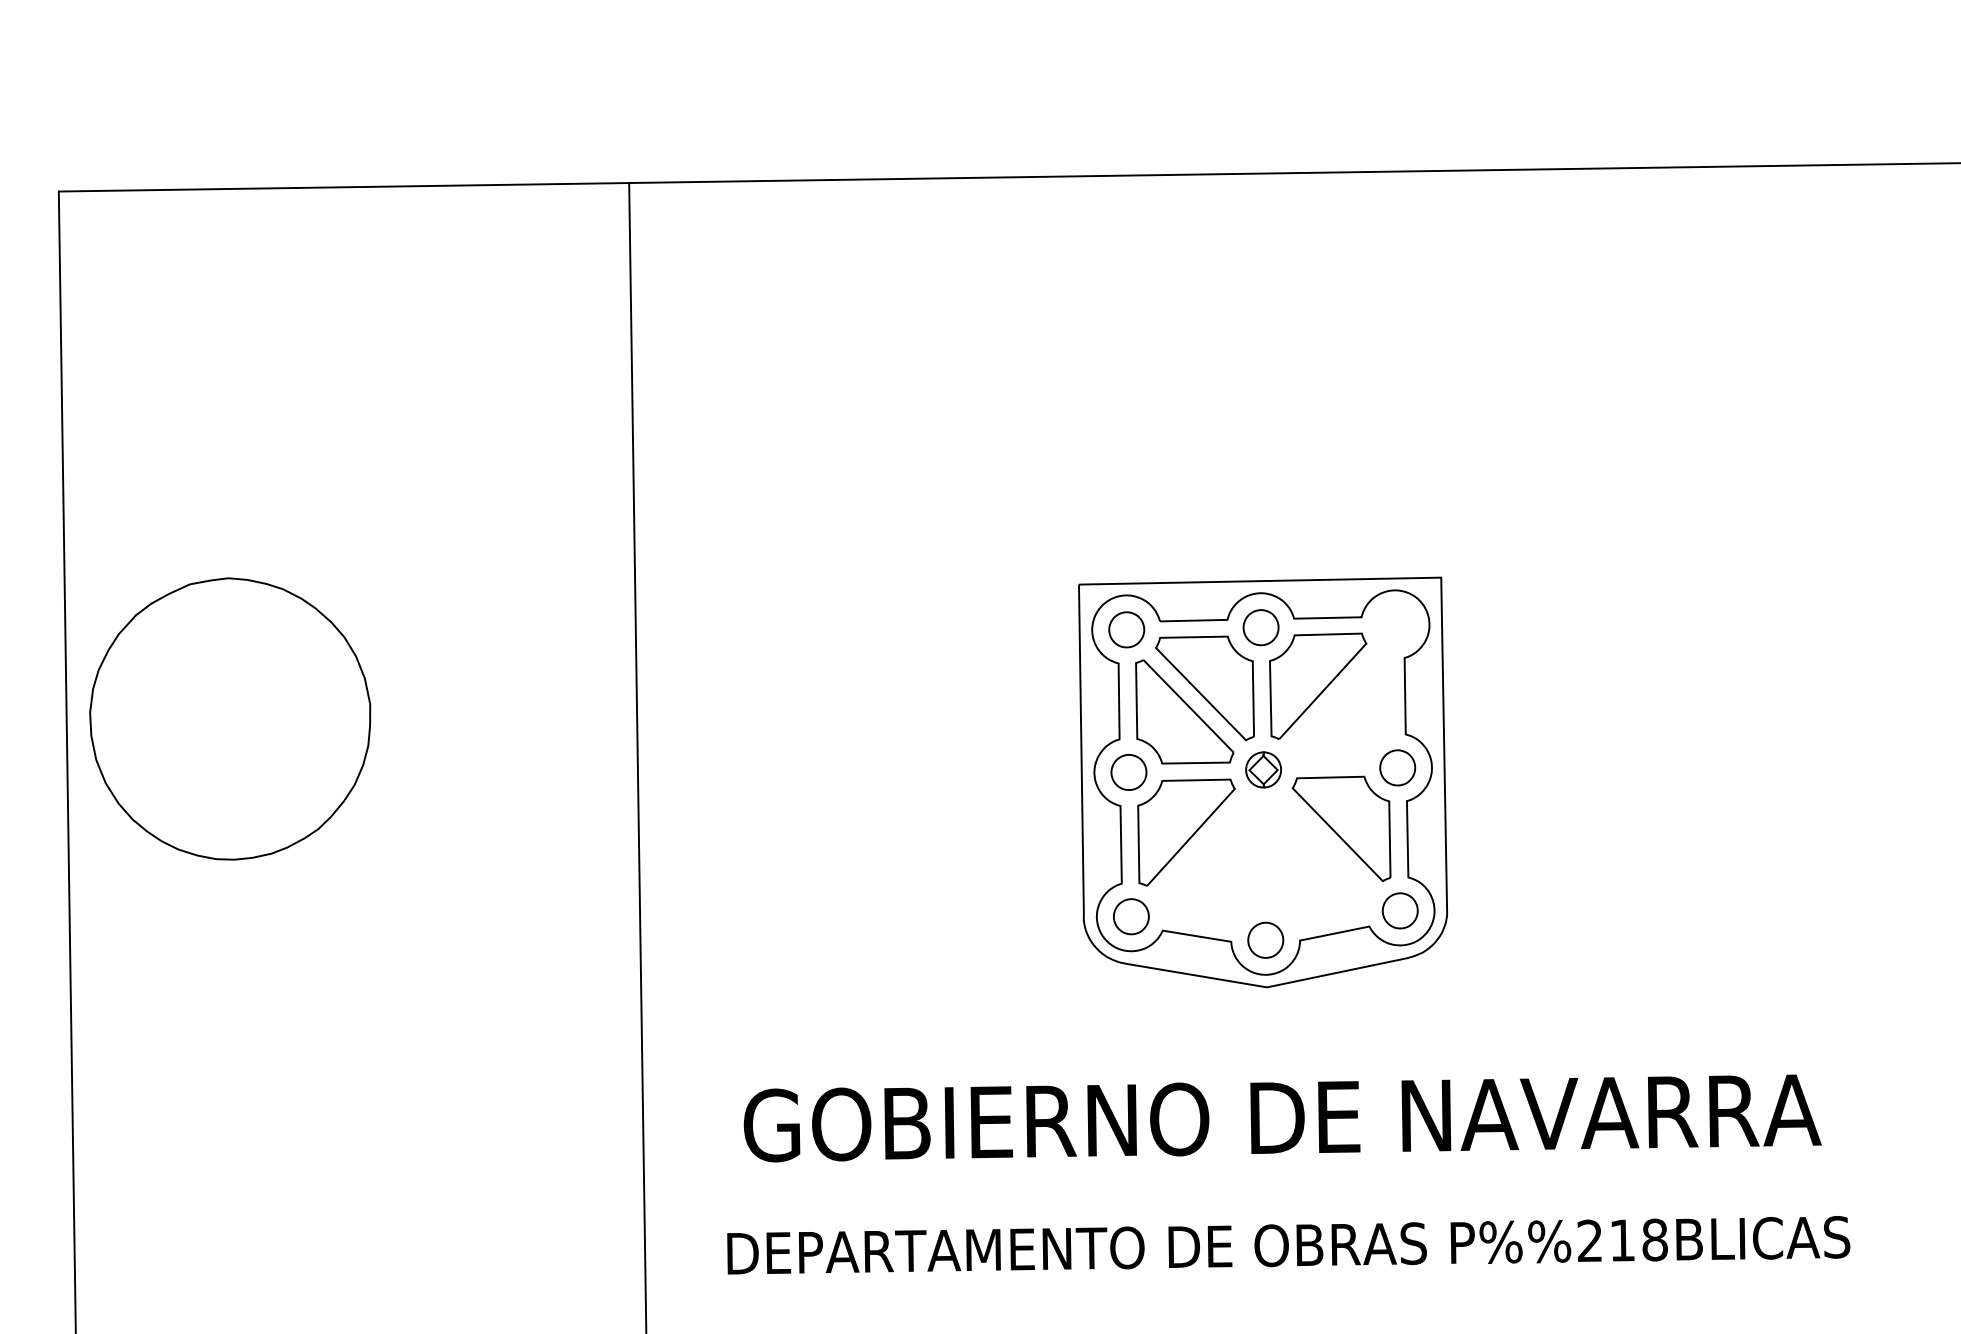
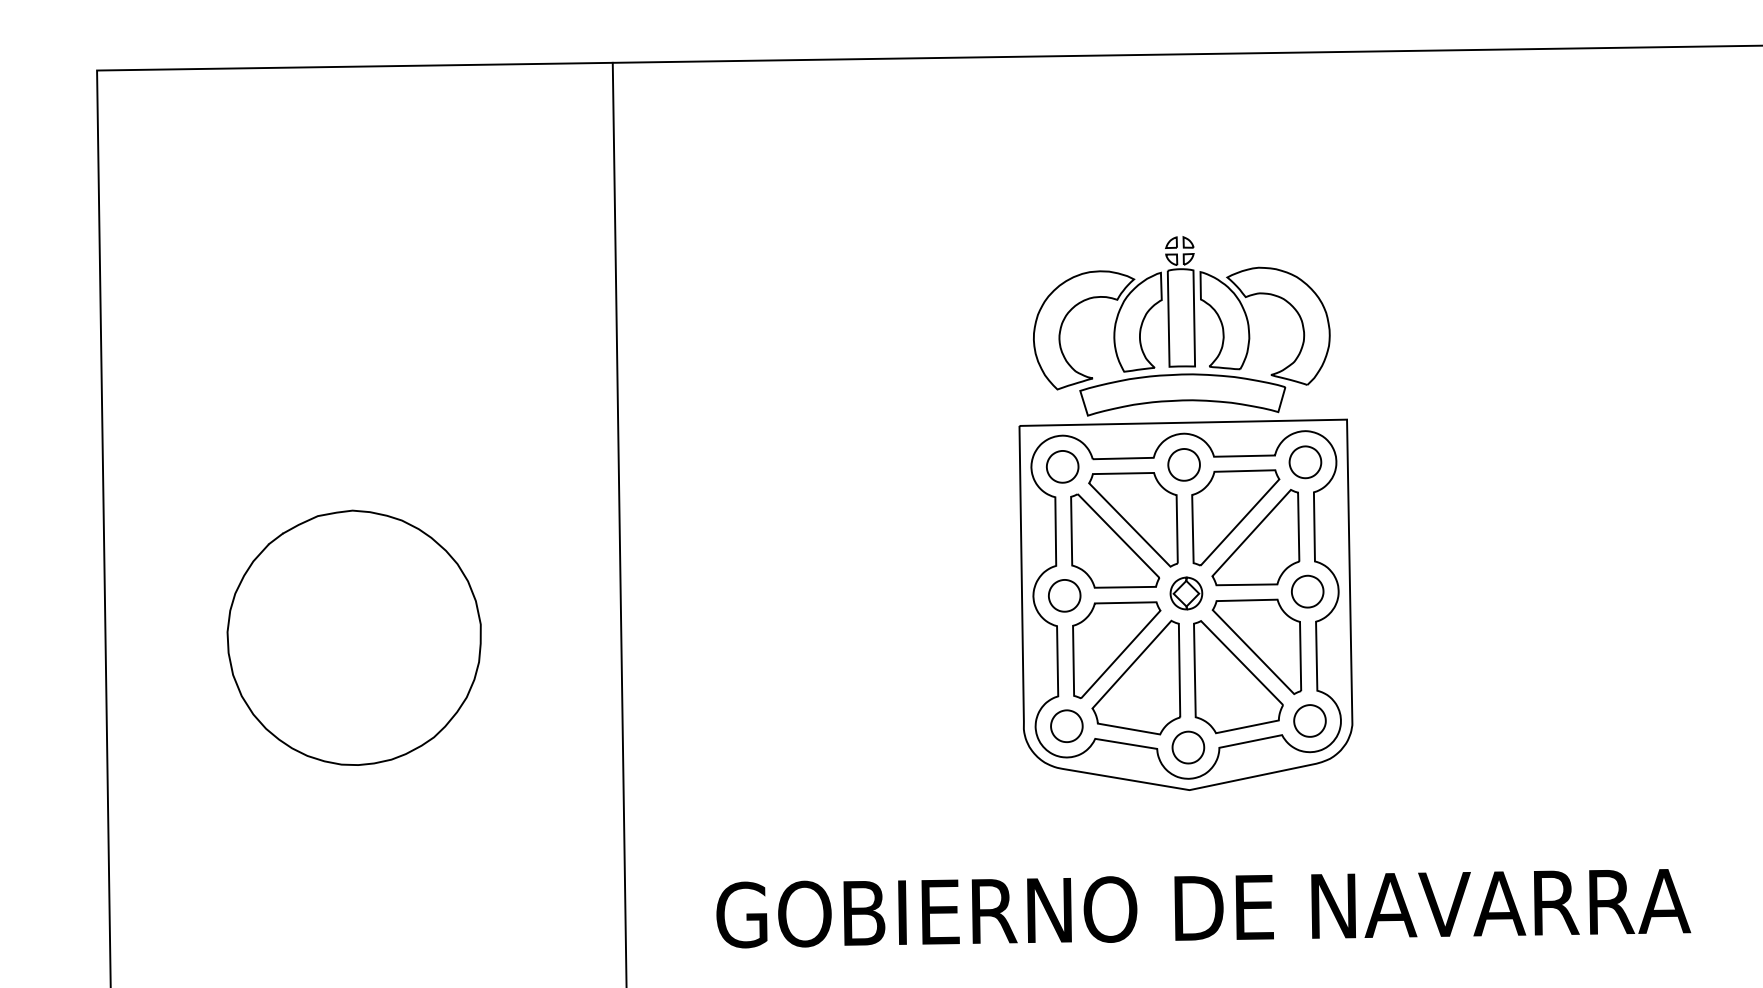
part: (1258, 474) -> (1181, 326), added
part: (1394, 624) -> (1304, 462), added
part: (1340, 707) -> (1255, 537), added
part: (230, 718) -> (354, 637), moved
part: (1207, 862) -> (1135, 677), added
part: (1321, 862) -> (1238, 677), added

